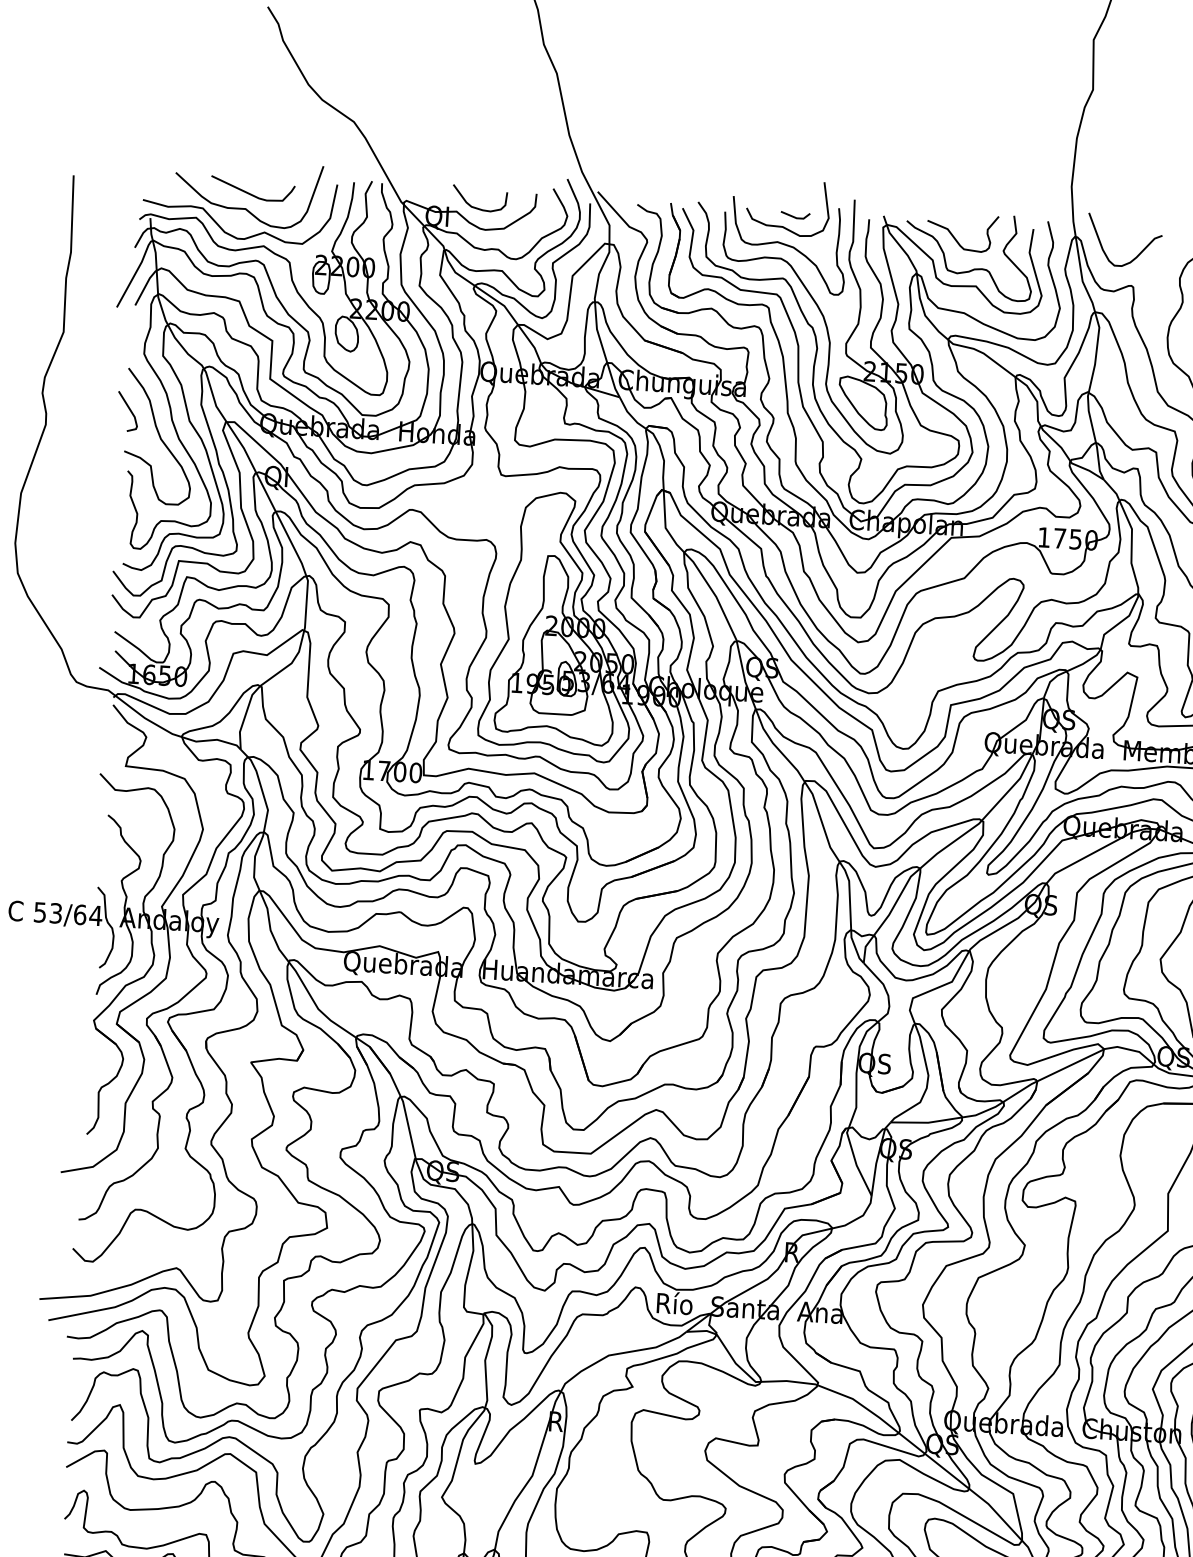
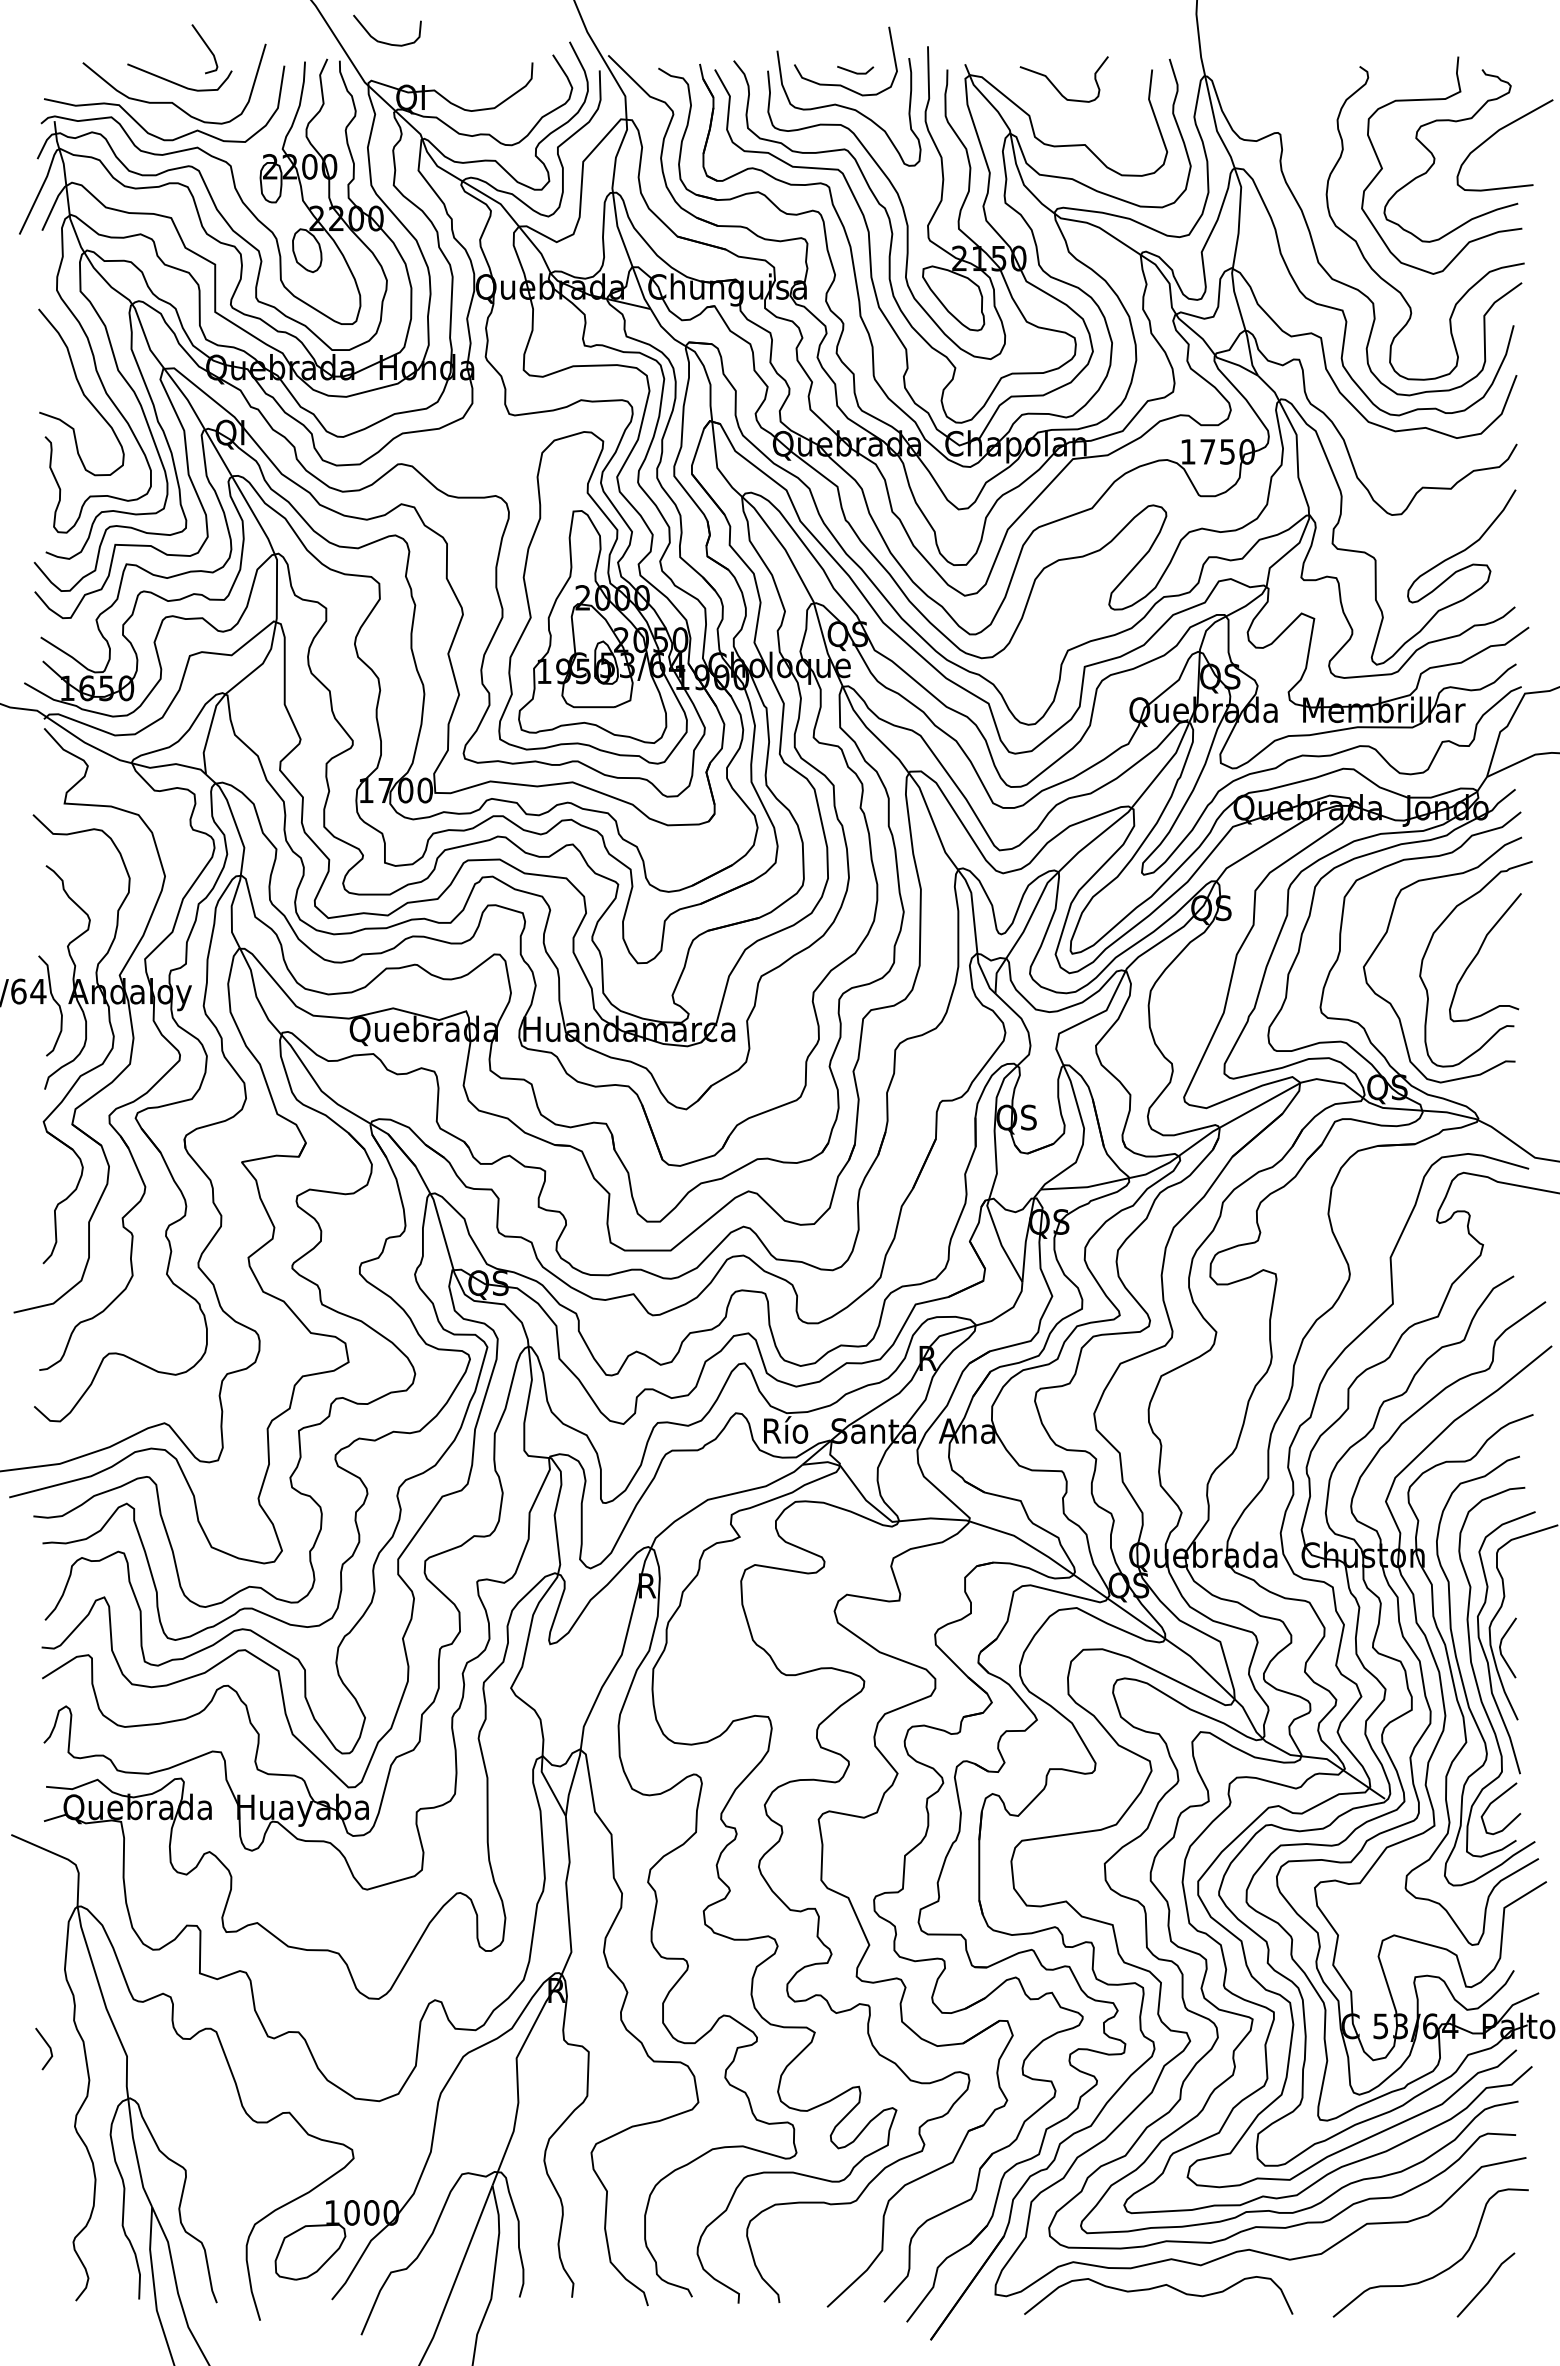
curve: (476, 207) -> (383, 41), moved
curve: (1138, 253) -> (1284, 92), removed
curve: (973, 268) -> (1080, 123), removed
line: (129, 411) -> (207, 48), moved

